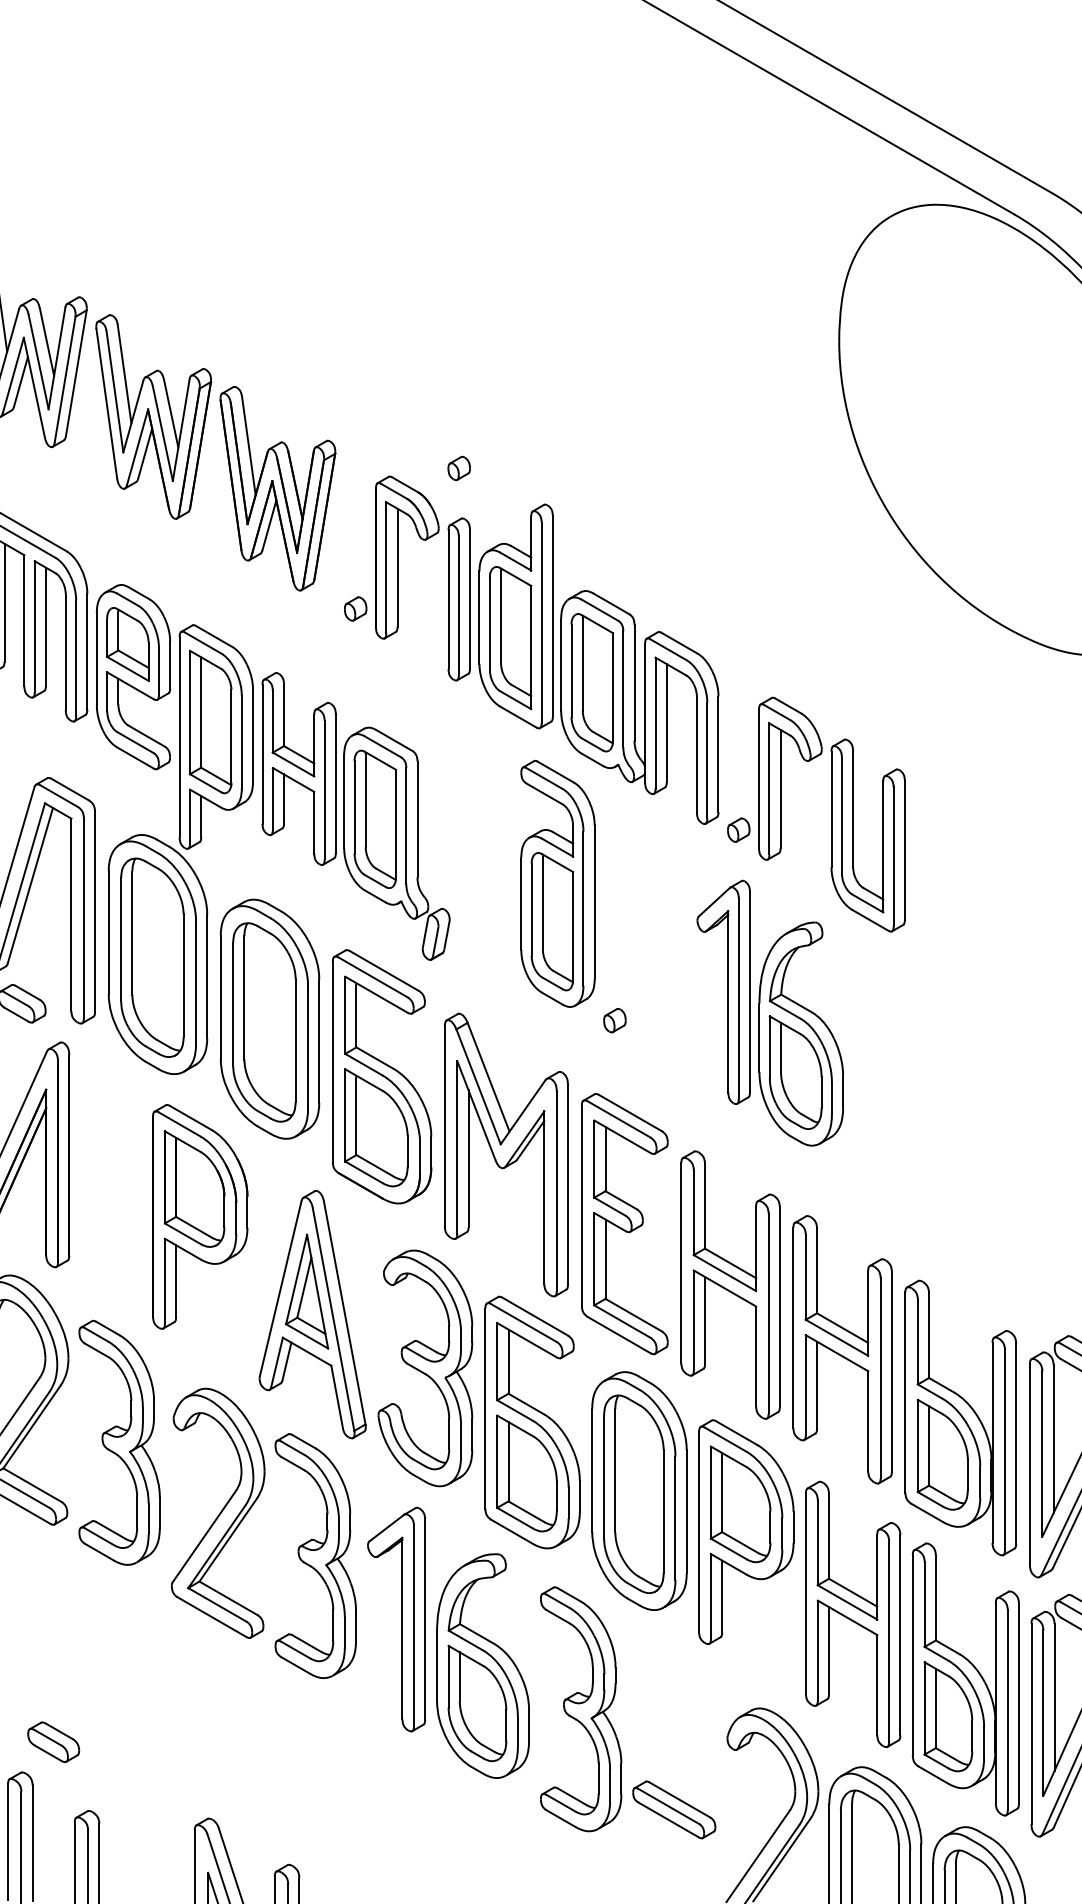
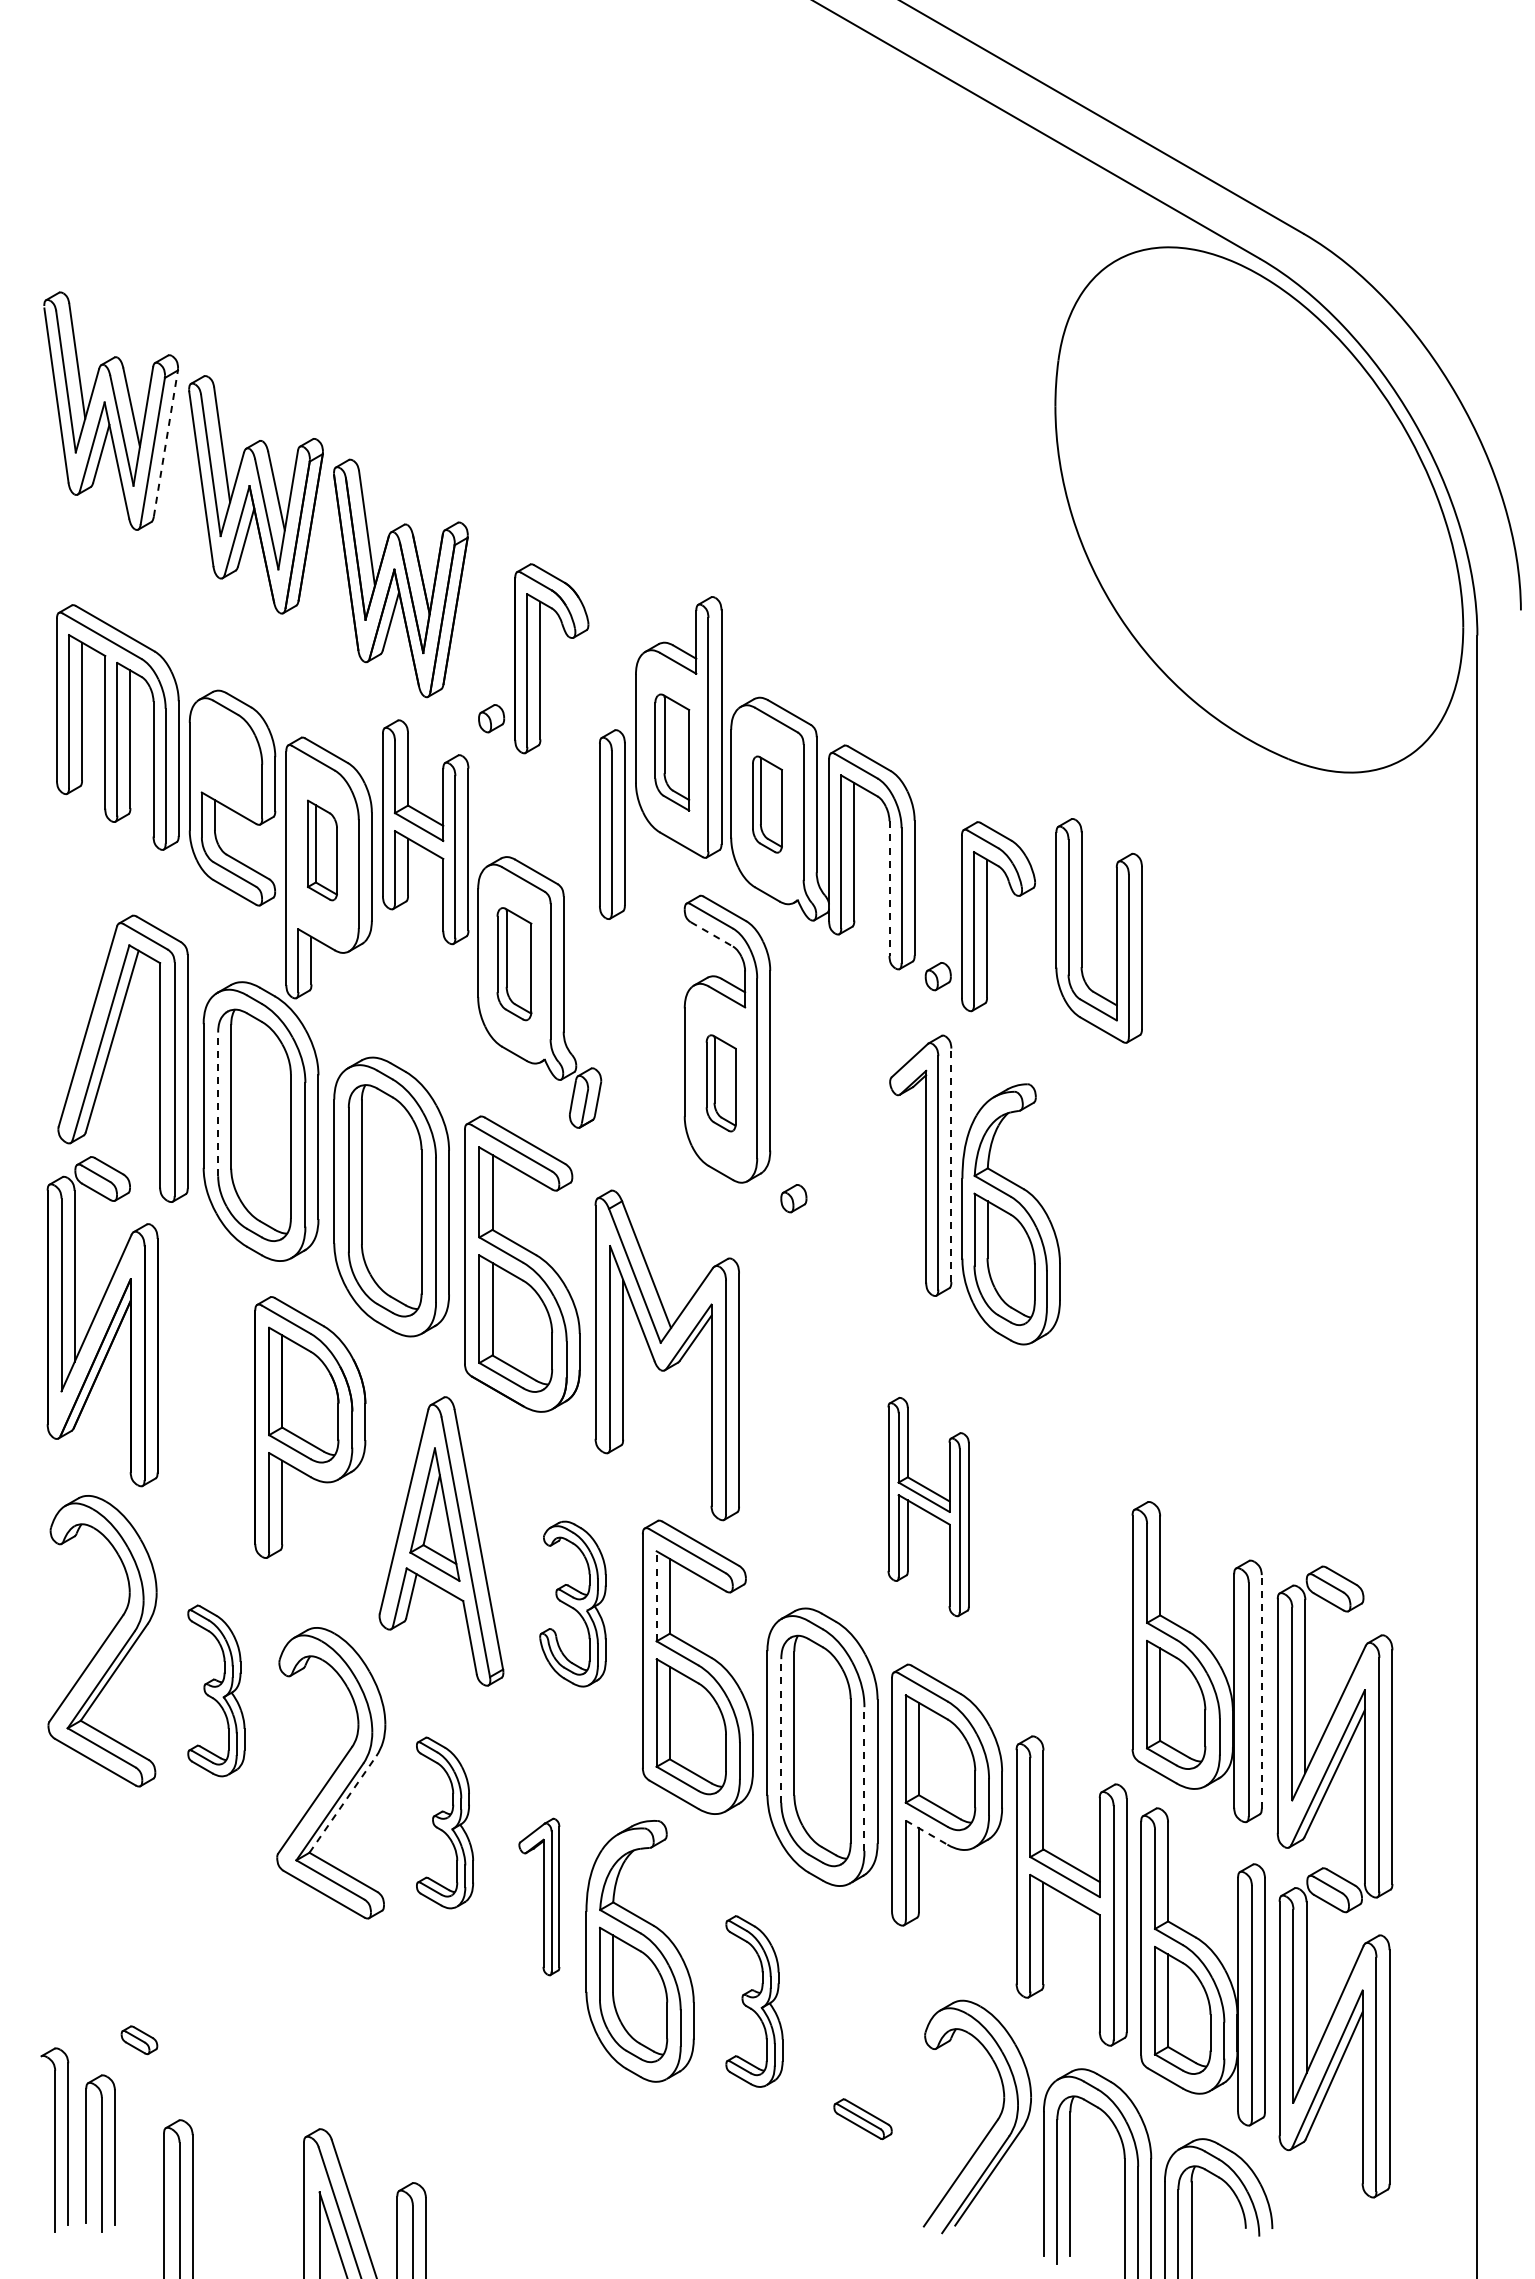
line: (76, 372) -> (165, 443), solid -> dashed
part: (458, 468) -> (611, 554), removed
part: (459, 599) -> (612, 824), moved
part: (510, 637) -> (672, 752), size x0.7
part: (127, 644) -> (225, 759), removed
part: (592, 682) -> (767, 804), size x0.6
part: (210, 722) -> (322, 850), size x0.6
line: (696, 755) -> (889, 889), solid -> dashed
part: (299, 769) -> (425, 832), moved
line: (545, 794) -> (712, 934), solid -> dashed
part: (375, 819) -> (514, 964), size x0.7
part: (853, 835) -> (1082, 930), moved
part: (552, 921) -> (721, 1083), size x0.6
line: (121, 939) -> (218, 1104), solid -> dashed
line: (750, 992) -> (951, 1165), solid -> dashed
part: (624, 1223) -> (805, 1435), removed
part: (730, 1284) -> (928, 1506), size x0.7
part: (842, 1349) -> (1059, 1582), removed
line: (497, 1361) -> (656, 1596), solid -> dashed
part: (425, 1367) -> (572, 1603), size x0.6
part: (119, 1442) -> (216, 1690), size x0.6
line: (1015, 1443) -> (1261, 1691), solid -> dashed
line: (604, 1476) -> (781, 1730), solid -> dashed
line: (675, 1518) -> (864, 1779), solid -> dashed
line: (227, 1540) -> (342, 1804), solid -> dashed
part: (315, 1555) -> (444, 1822), size x0.6
line: (728, 1564) -> (926, 1832), solid -> dashed
part: (396, 1619) -> (539, 1896), size x0.6
part: (581, 1709) -> (754, 2001), size x0.6
part: (53, 1742) -> (139, 2040), size x0.6
part: (673, 1810) -> (862, 2119), size x0.6

